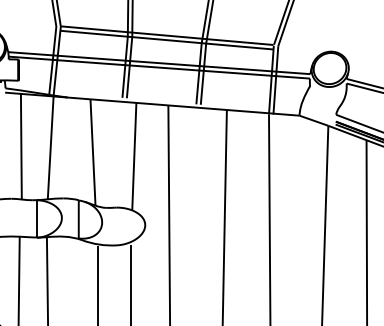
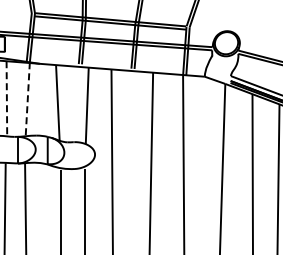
line: (20, 146) -> (6, 98), solid -> dashed
line: (50, 147) -> (27, 99), solid -> dashed

